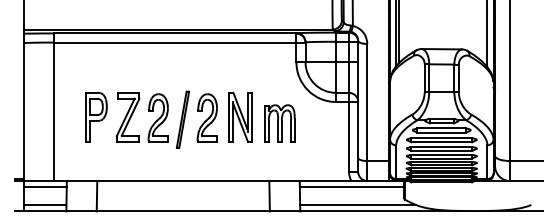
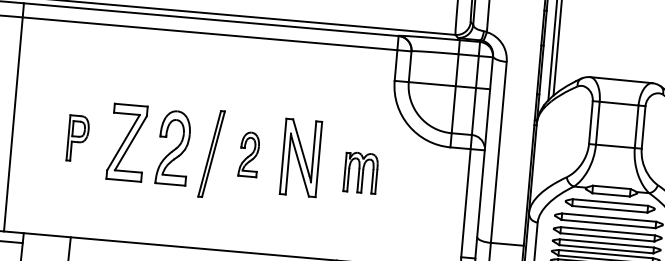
part: (96, 117) -> (78, 138), size x0.6
part: (206, 117) -> (248, 153), size x0.6
part: (279, 123) -> (360, 172), size x0.7

